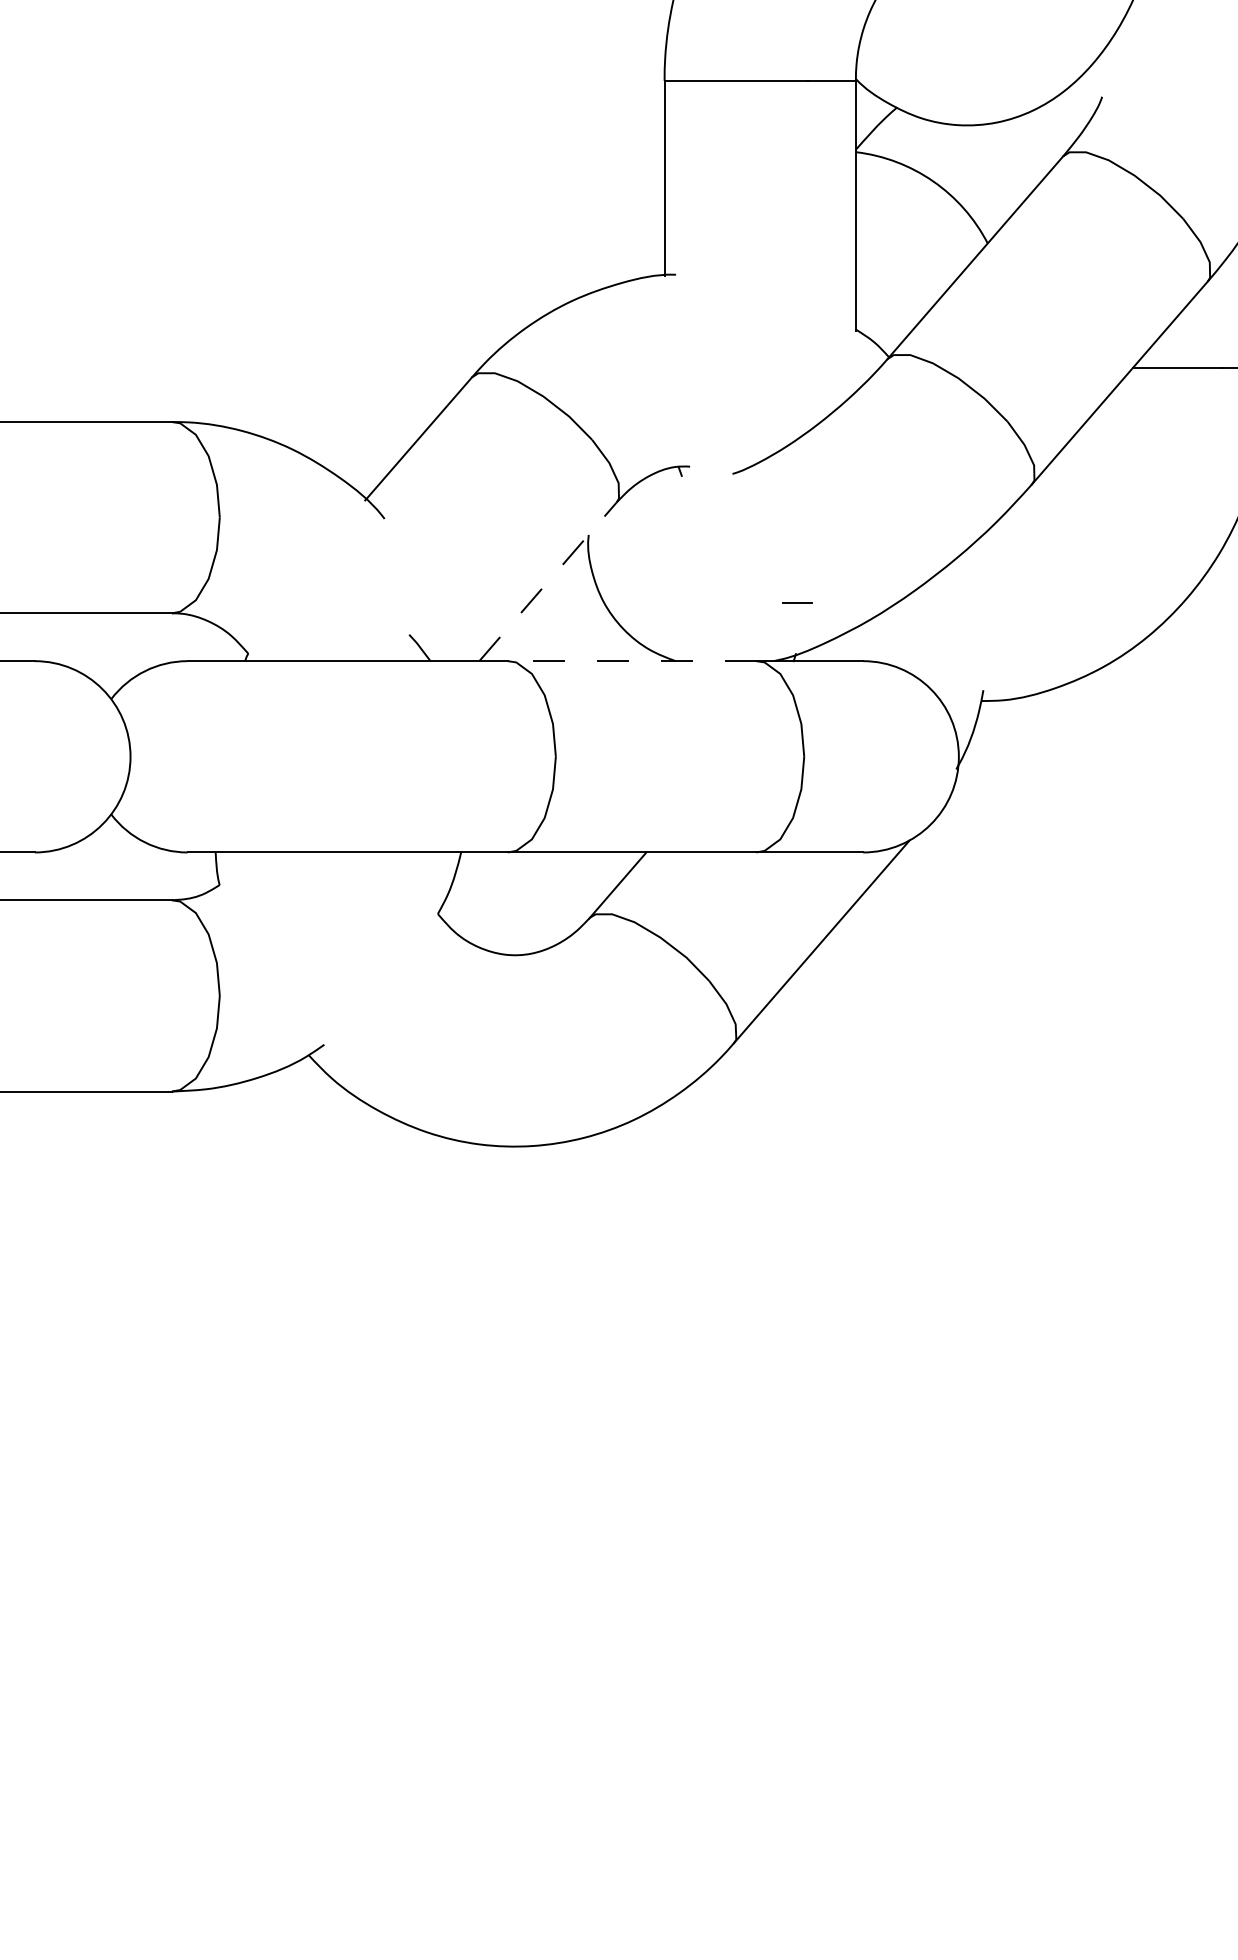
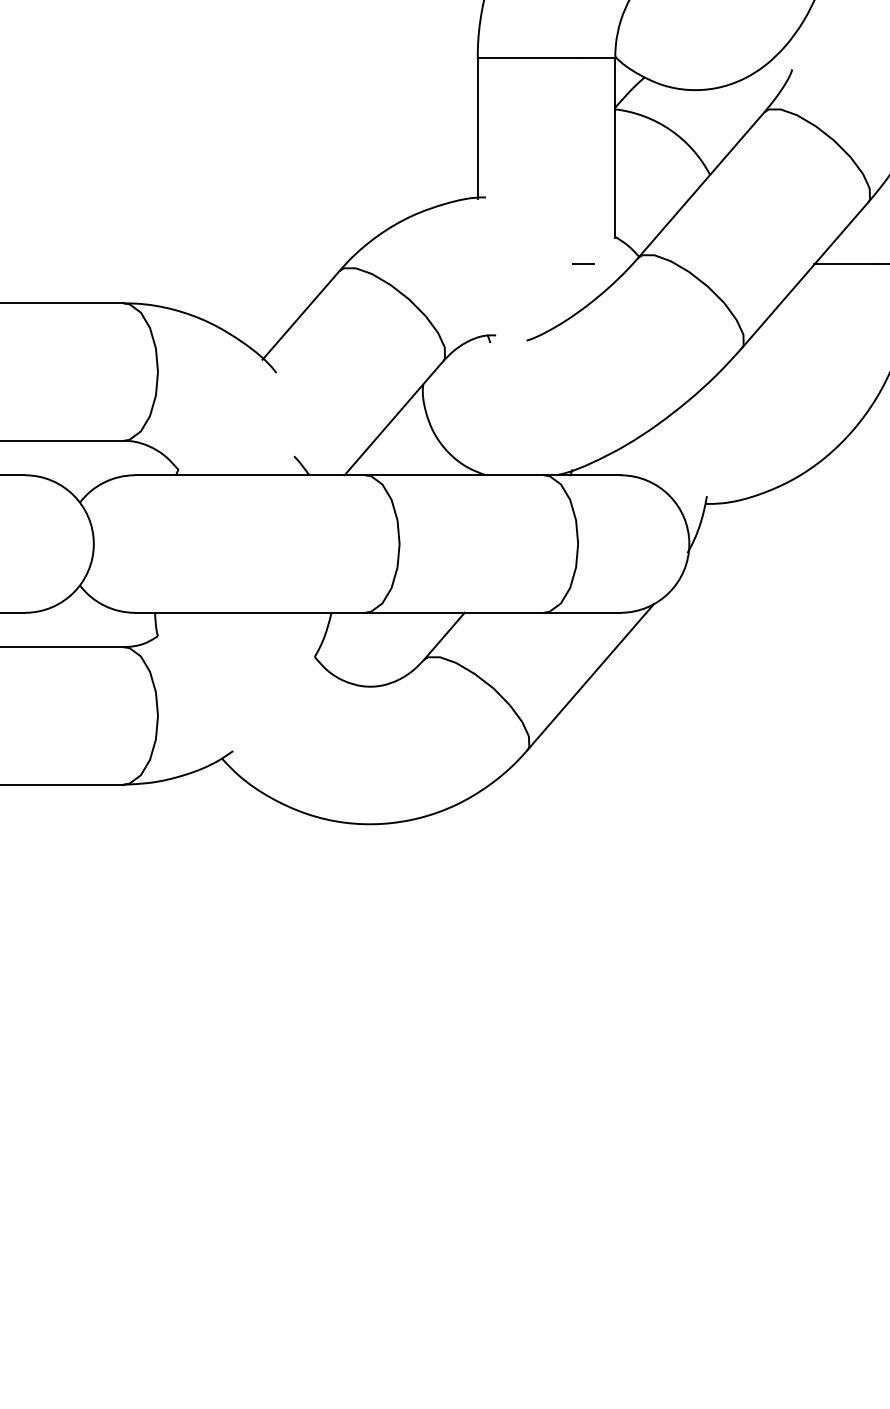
line: (548, 581) -> (394, 418), dashed -> solid
line: (797, 602) -> (584, 264), moved
line: (631, 661) -> (453, 475), dashed -> solid

